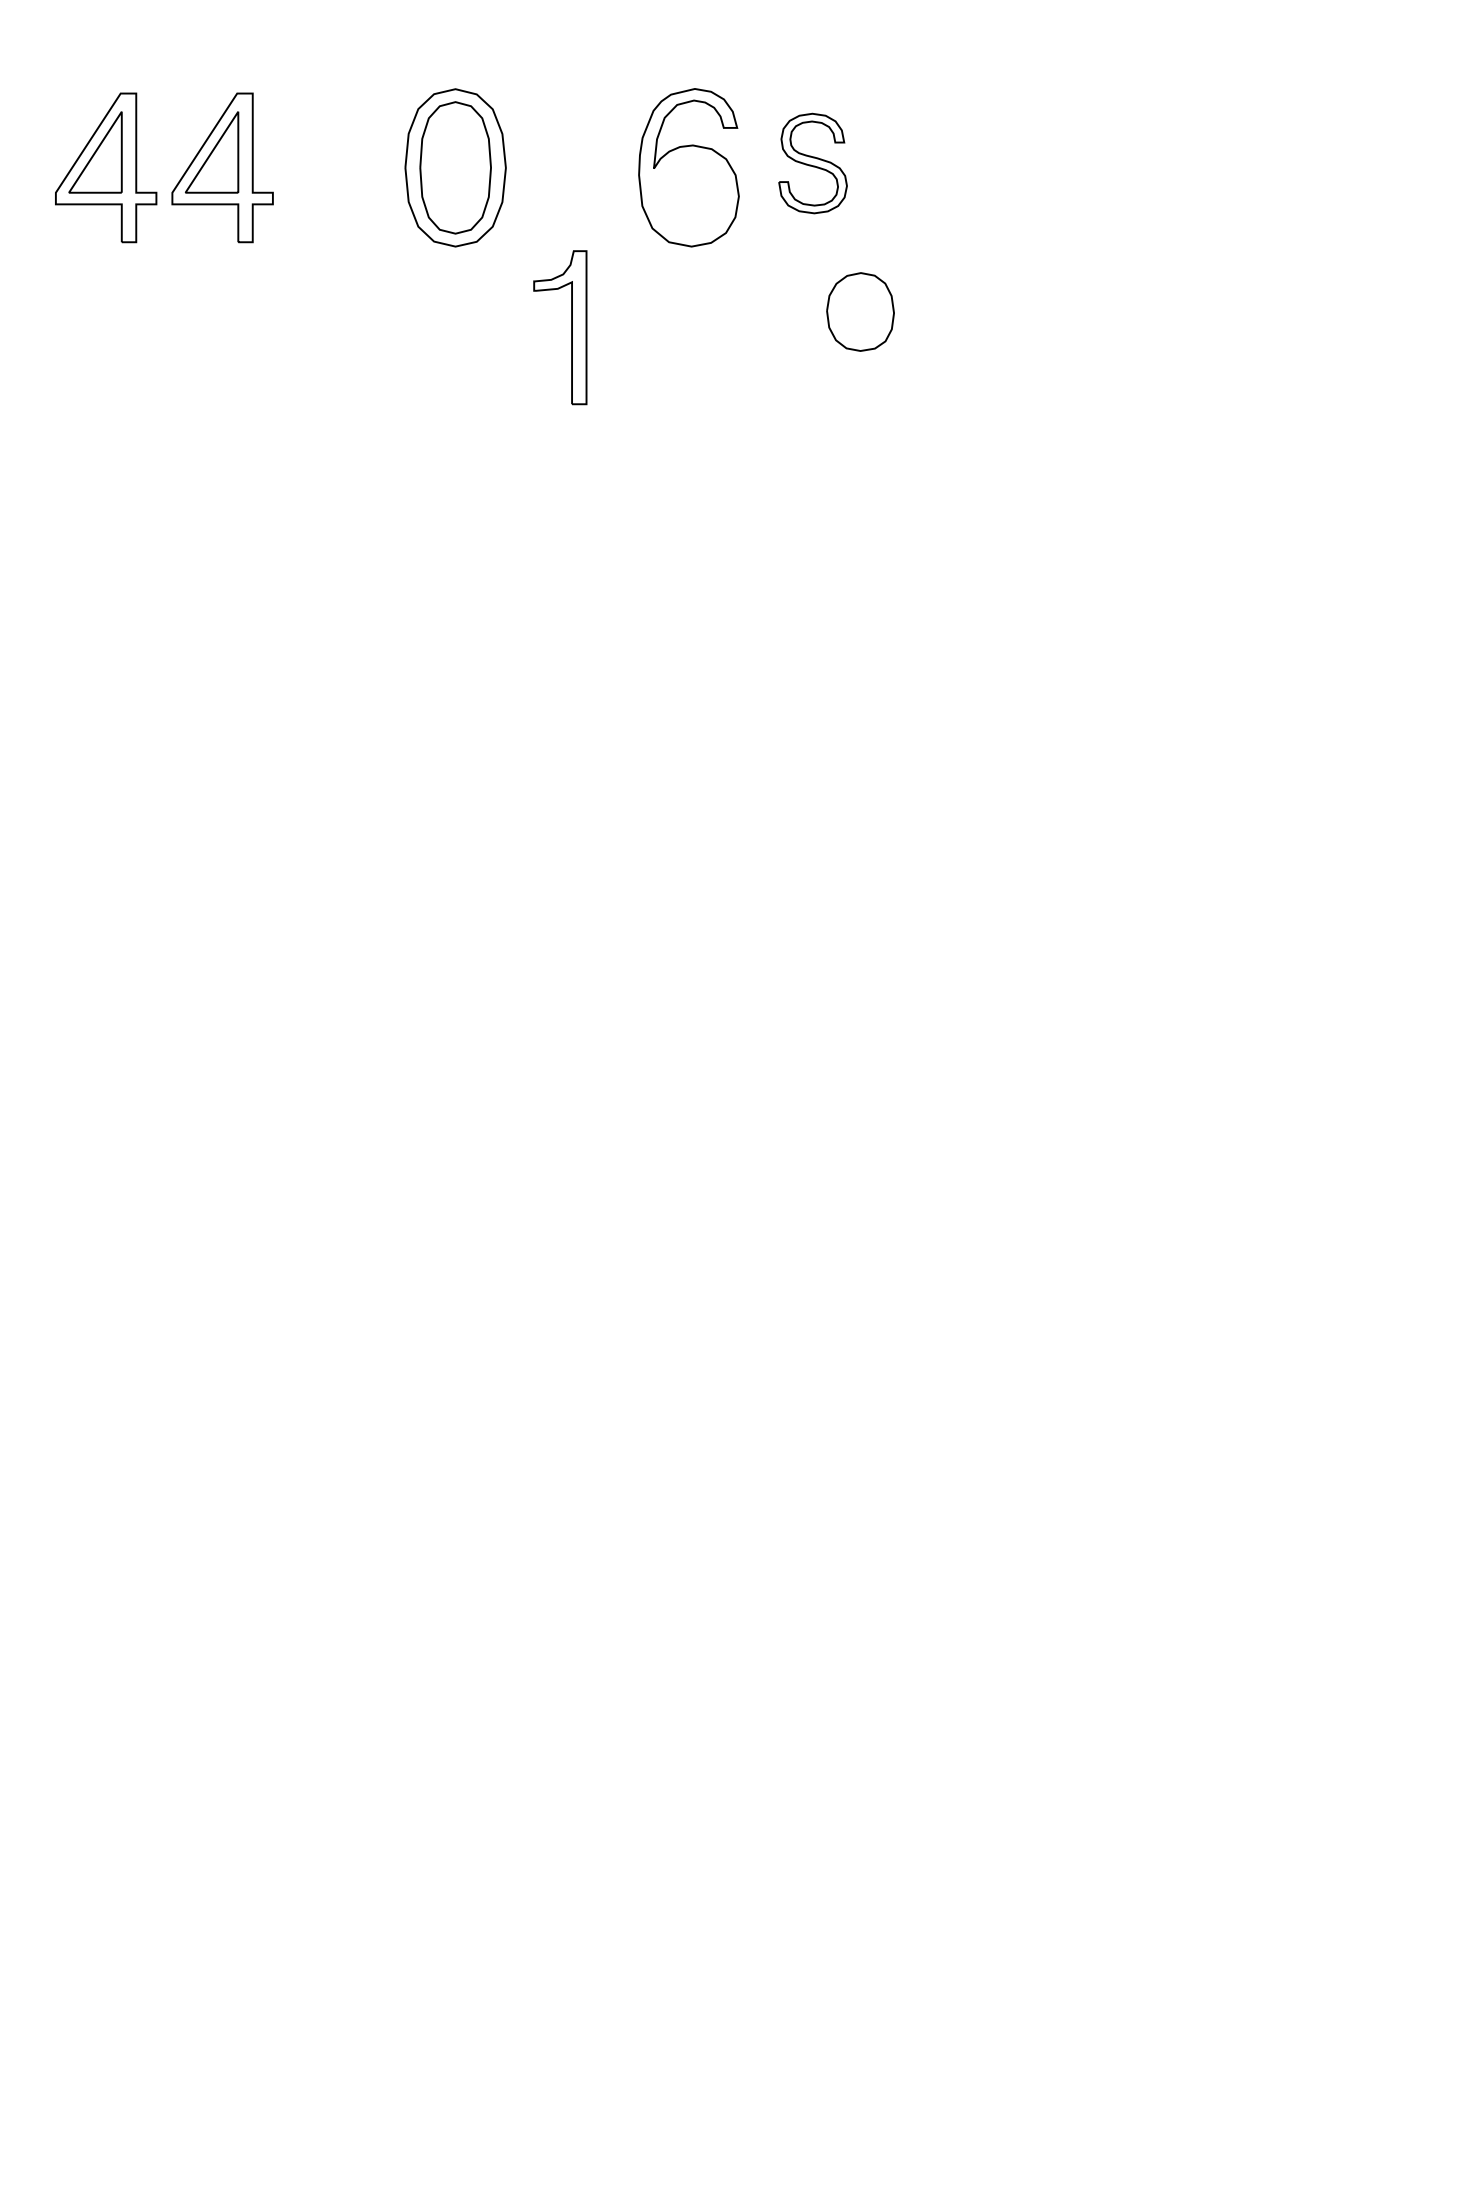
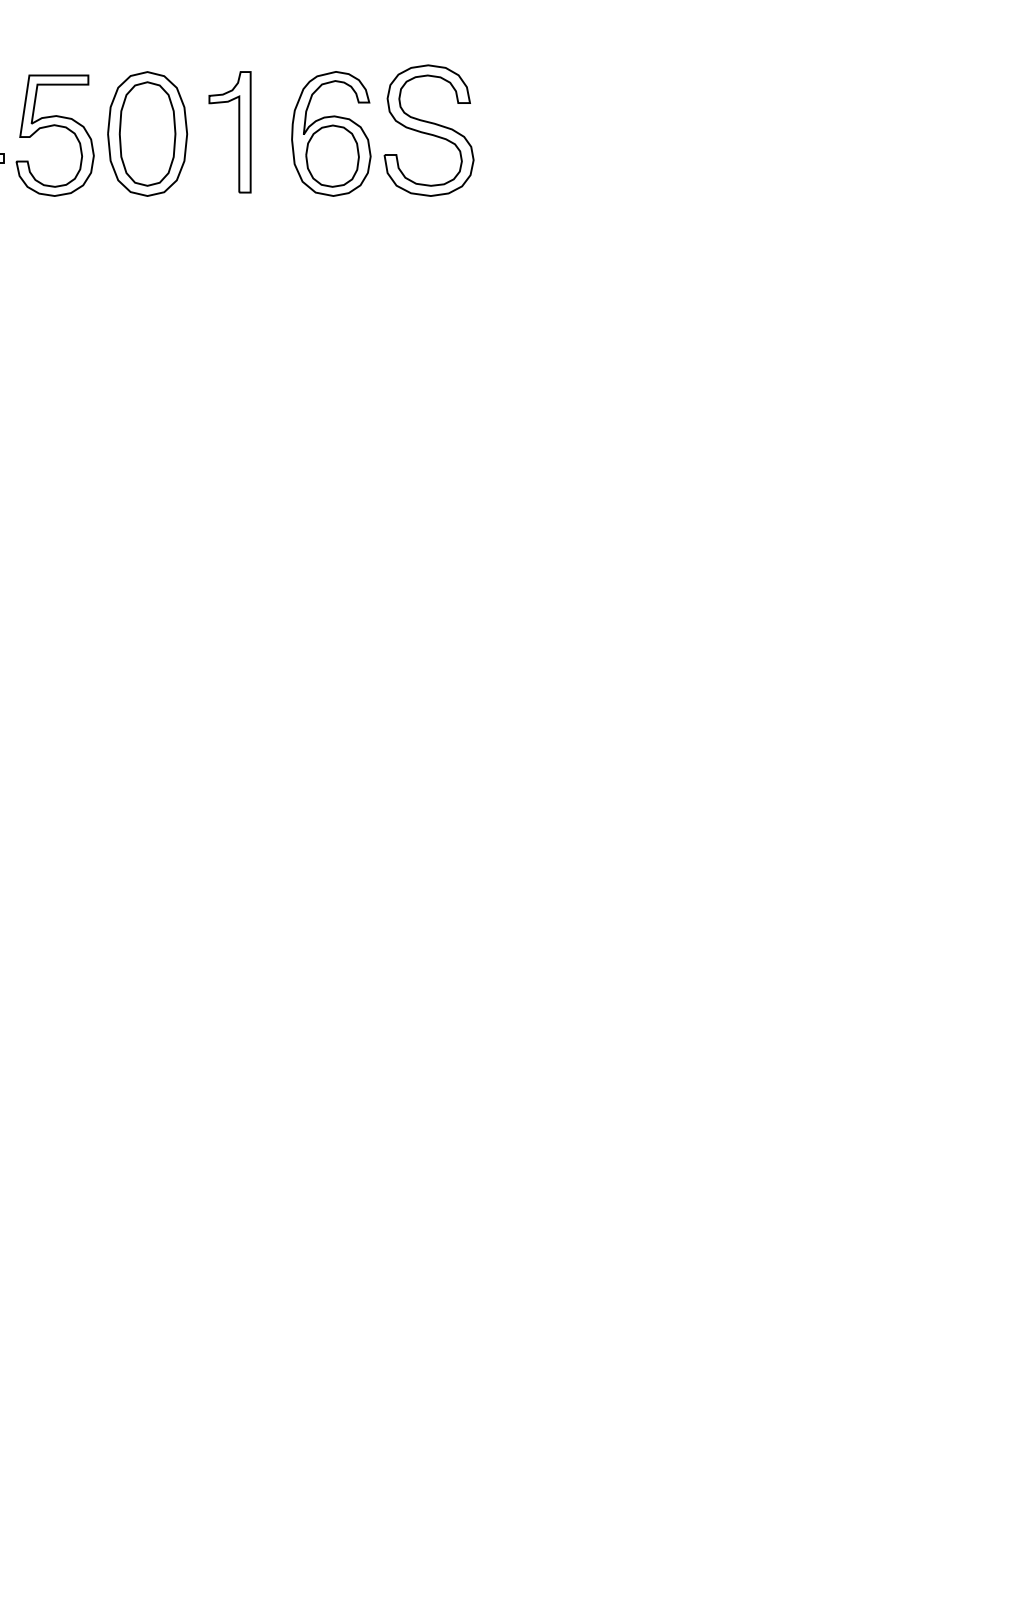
part: (340, 158) -> (56, 126), added
part: (812, 163) -> (428, 130), size x1.67
part: (860, 311) -> (332, 155), moved
part: (571, 327) -> (238, 132), moved

